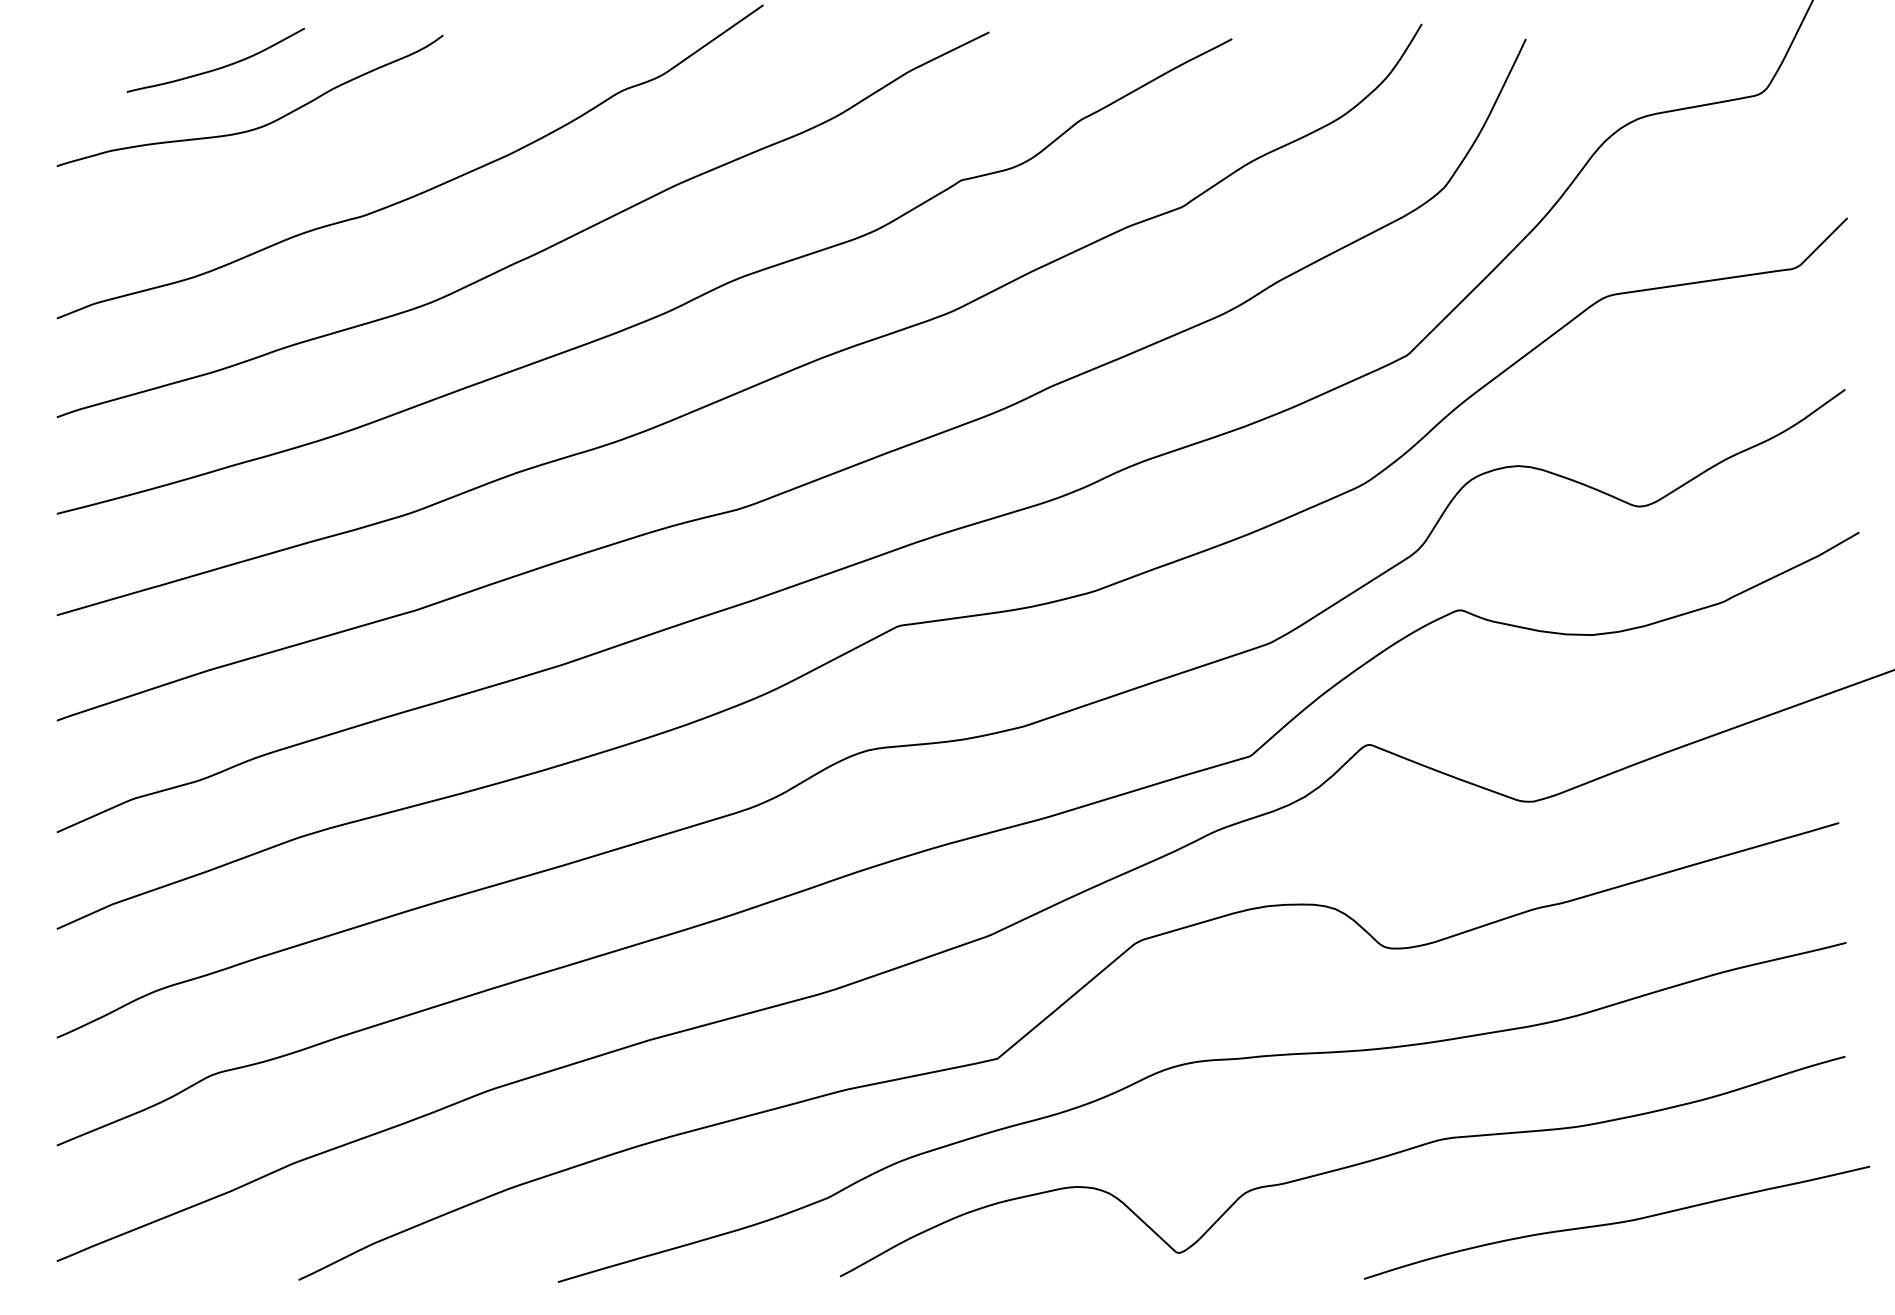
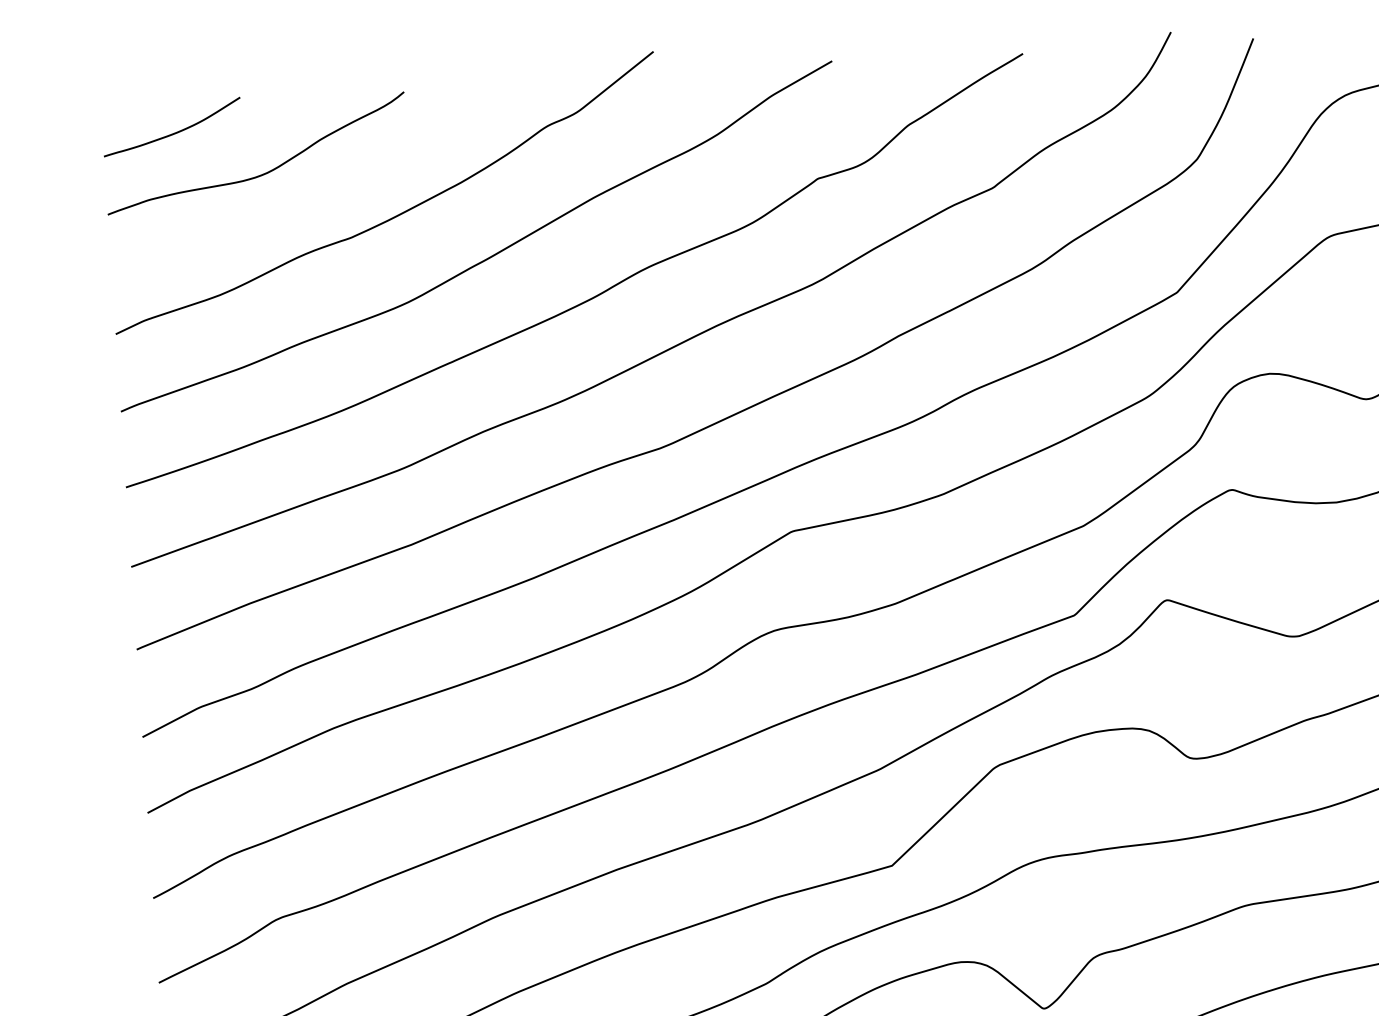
curve: (218, 67) -> (174, 132), moved

